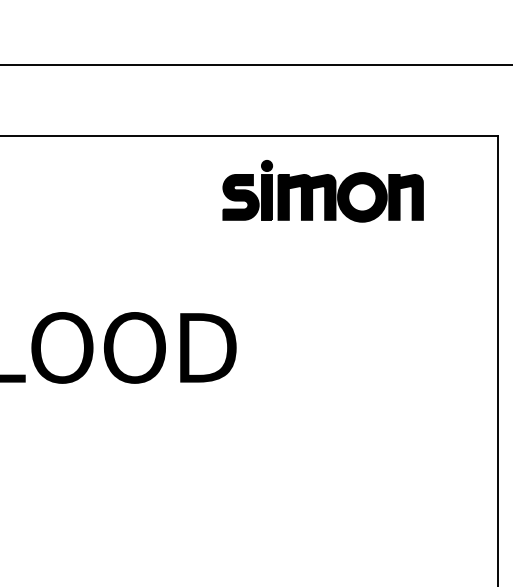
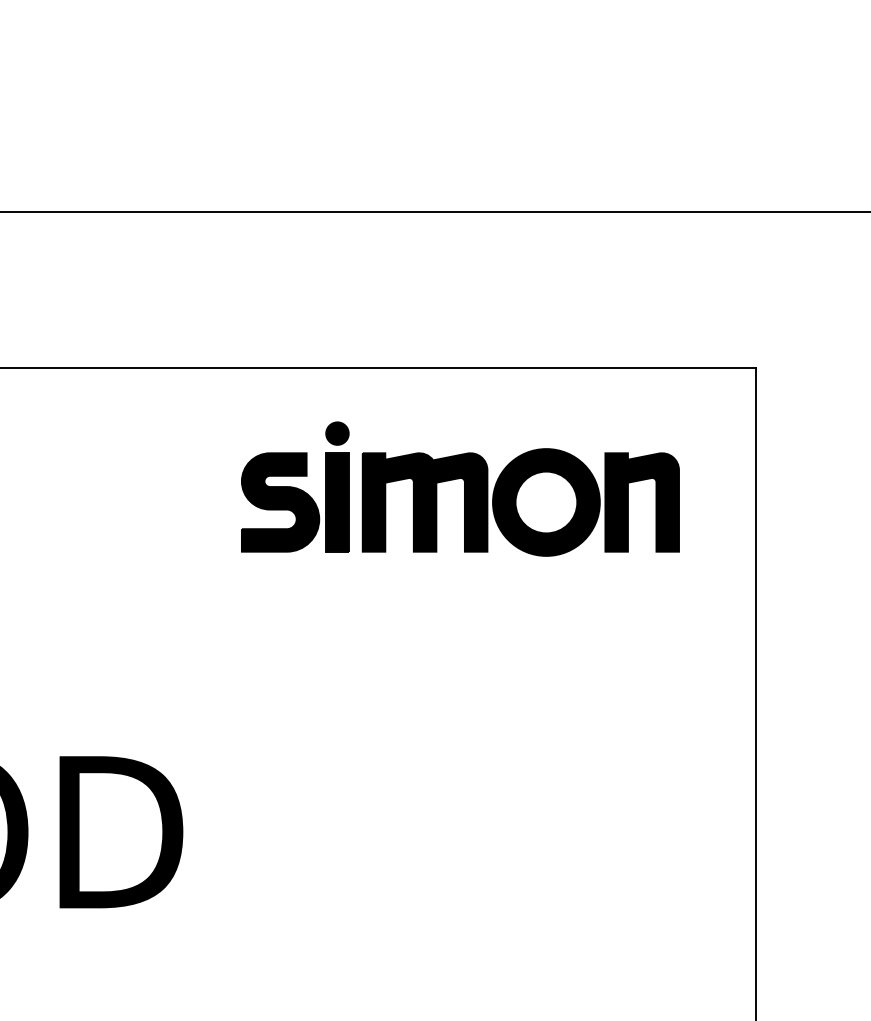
part: (322, 191) -> (459, 489), moved

